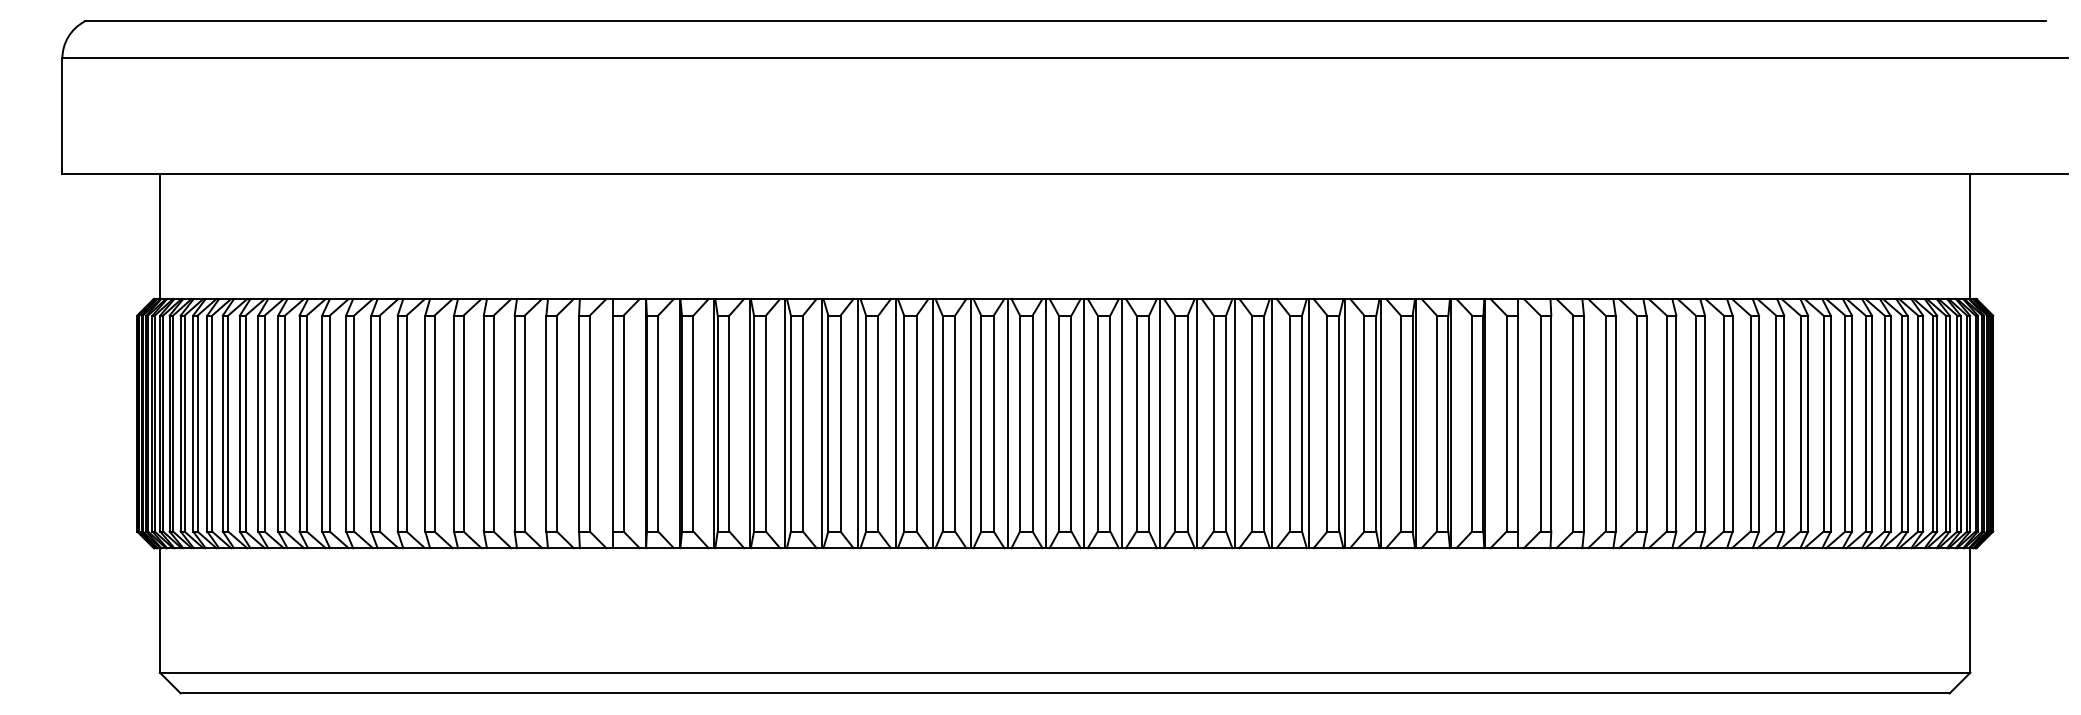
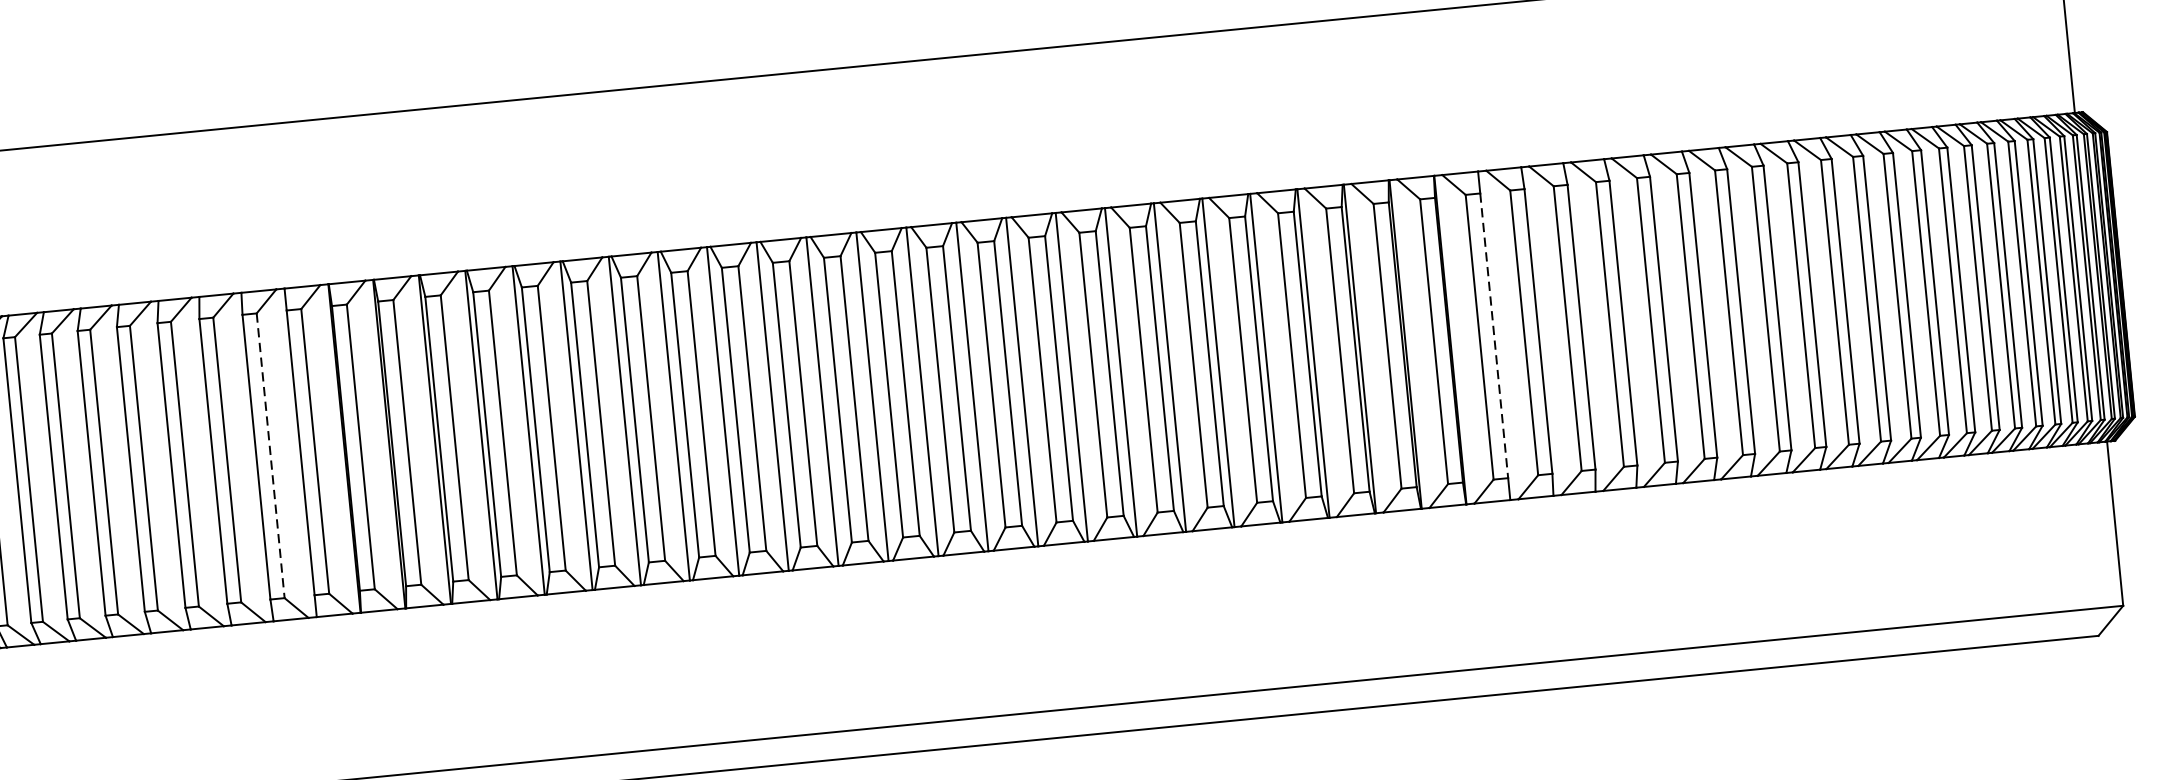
line: (589, 423) -> (270, 455), solid -> dashed
line: (1517, 423) -> (1493, 335), solid -> dashed

